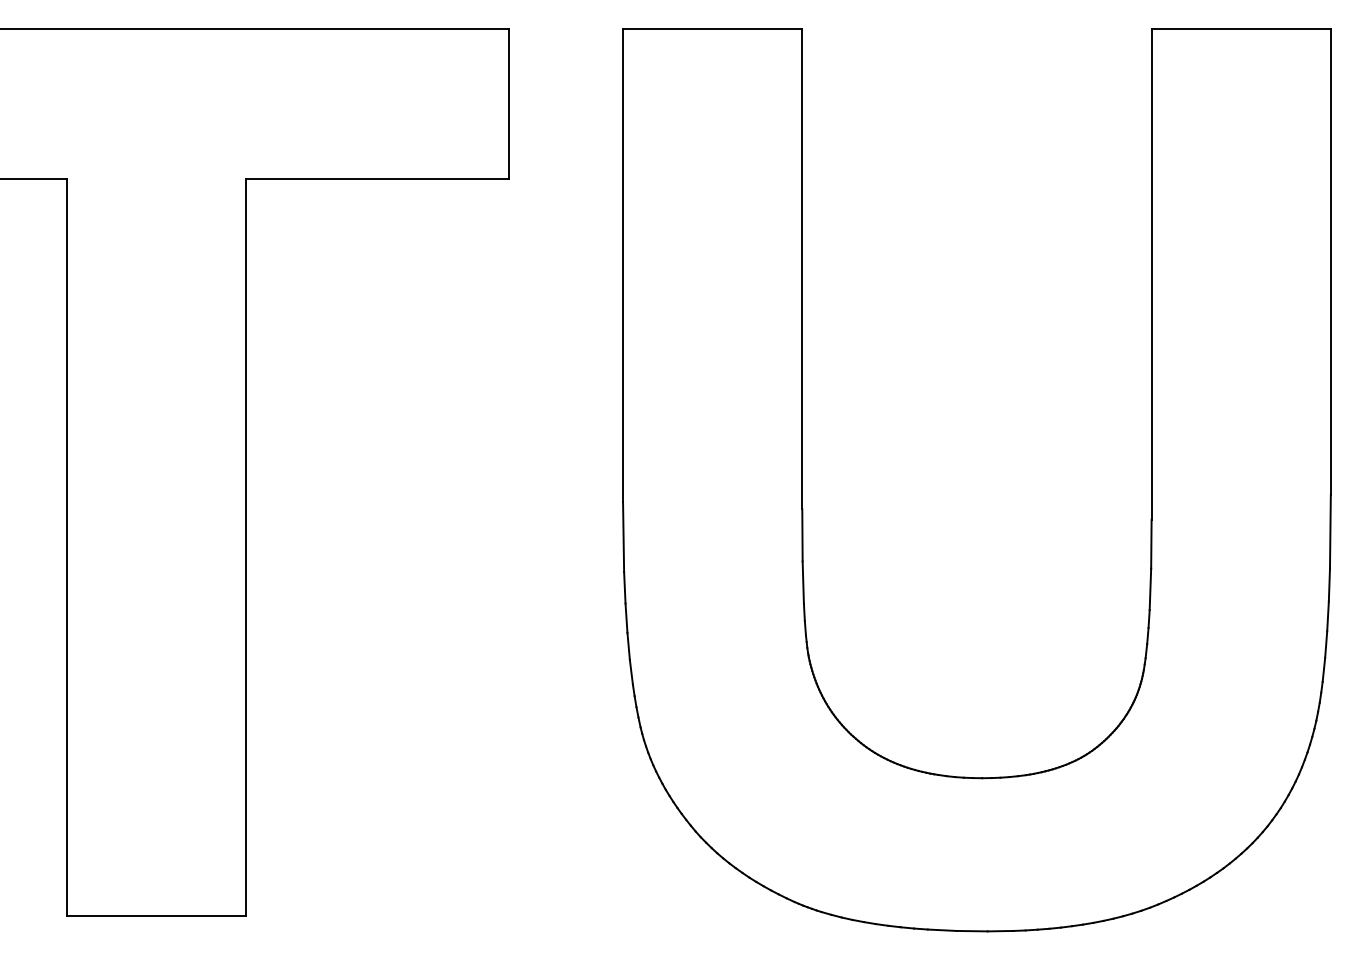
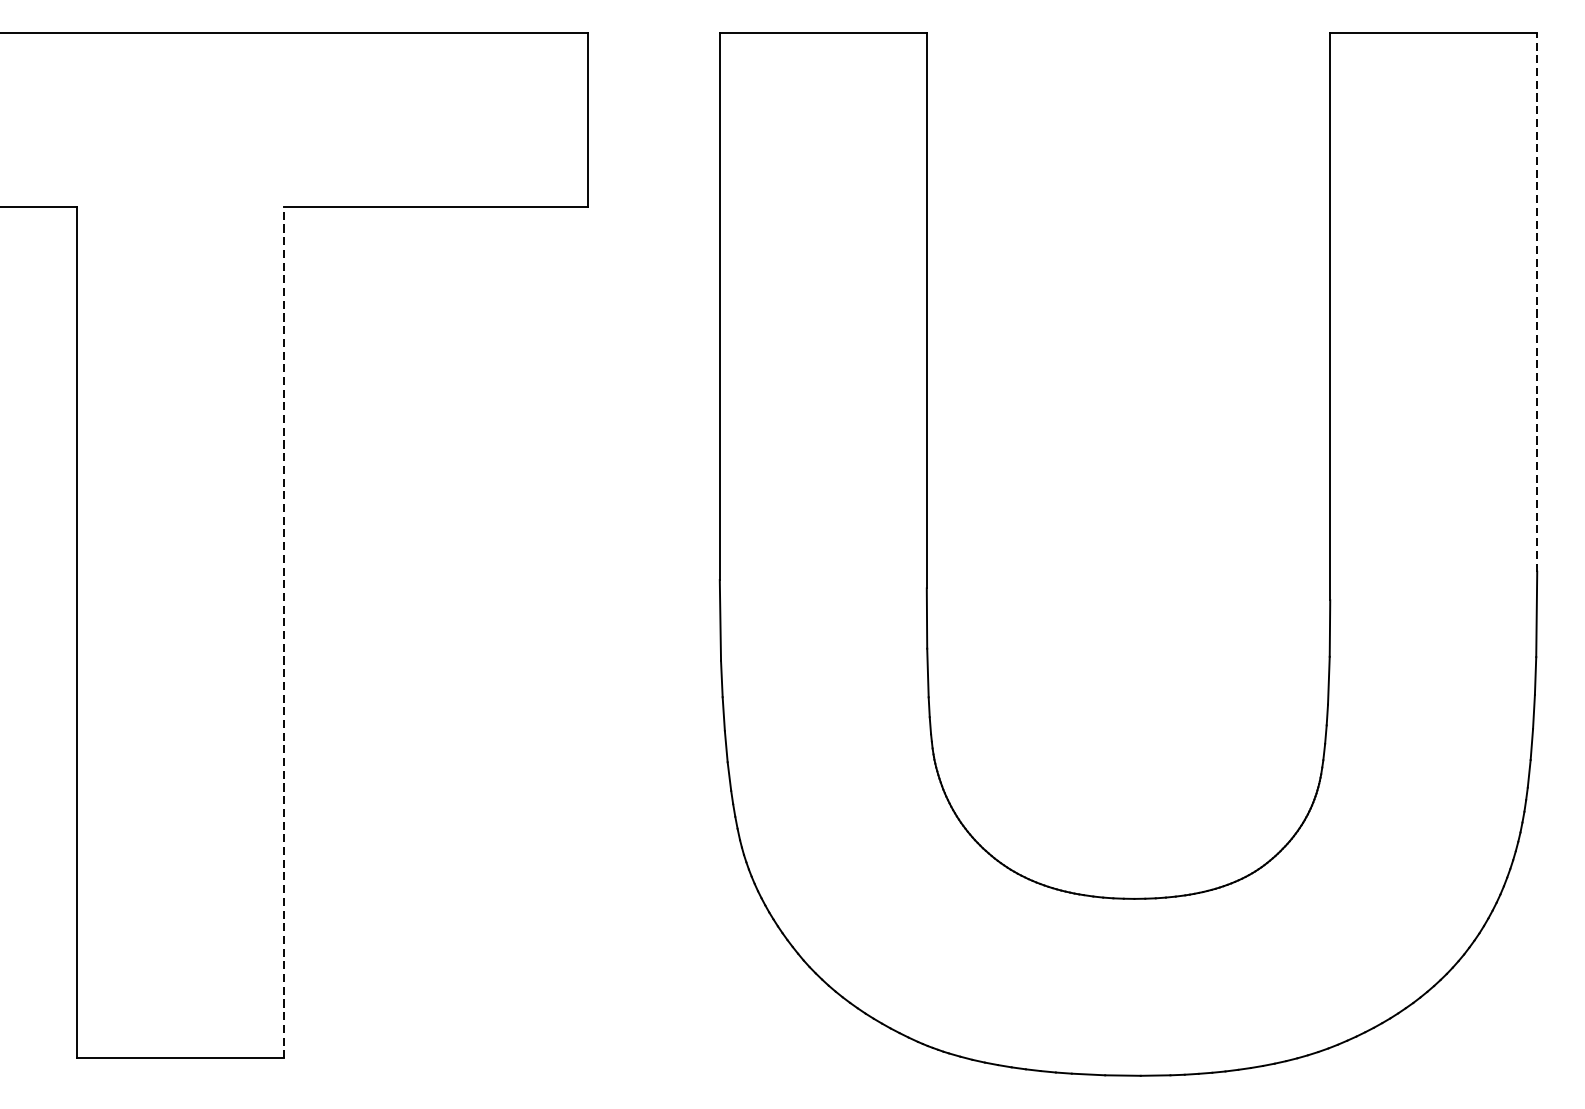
line: (1330, 261) -> (1536, 302), solid -> dashed
line: (245, 547) -> (283, 632), solid -> dashed

